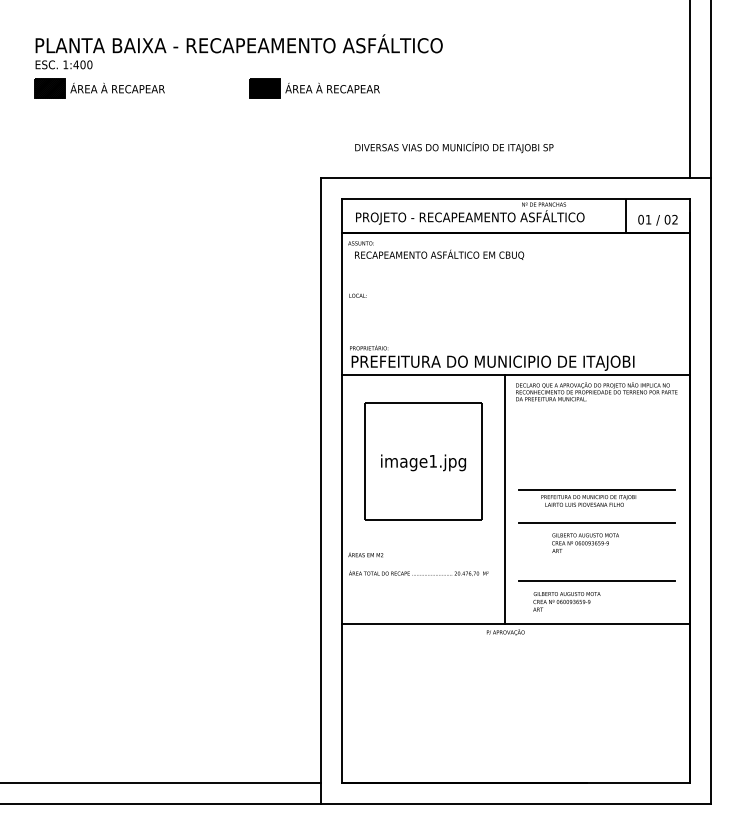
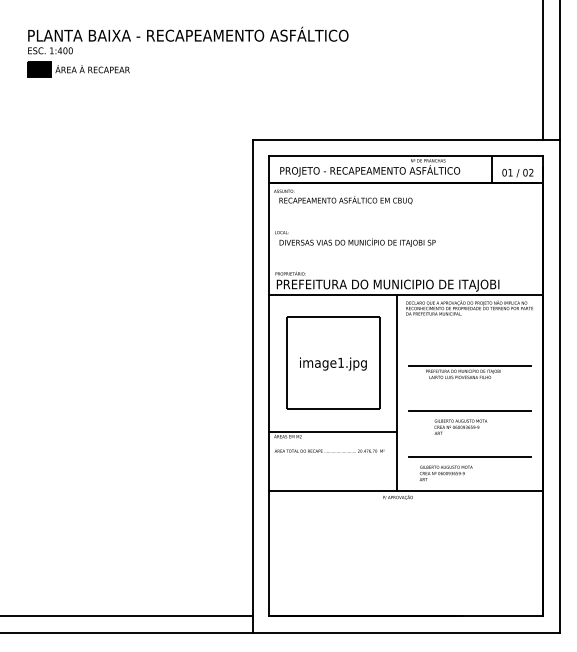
part: (314, 88) -> (247, 69), removed
text: (454, 147) -> (357, 242), moved
part: (596, 497) -> (469, 371), moved
line: (422, 548) -> (332, 431), added

